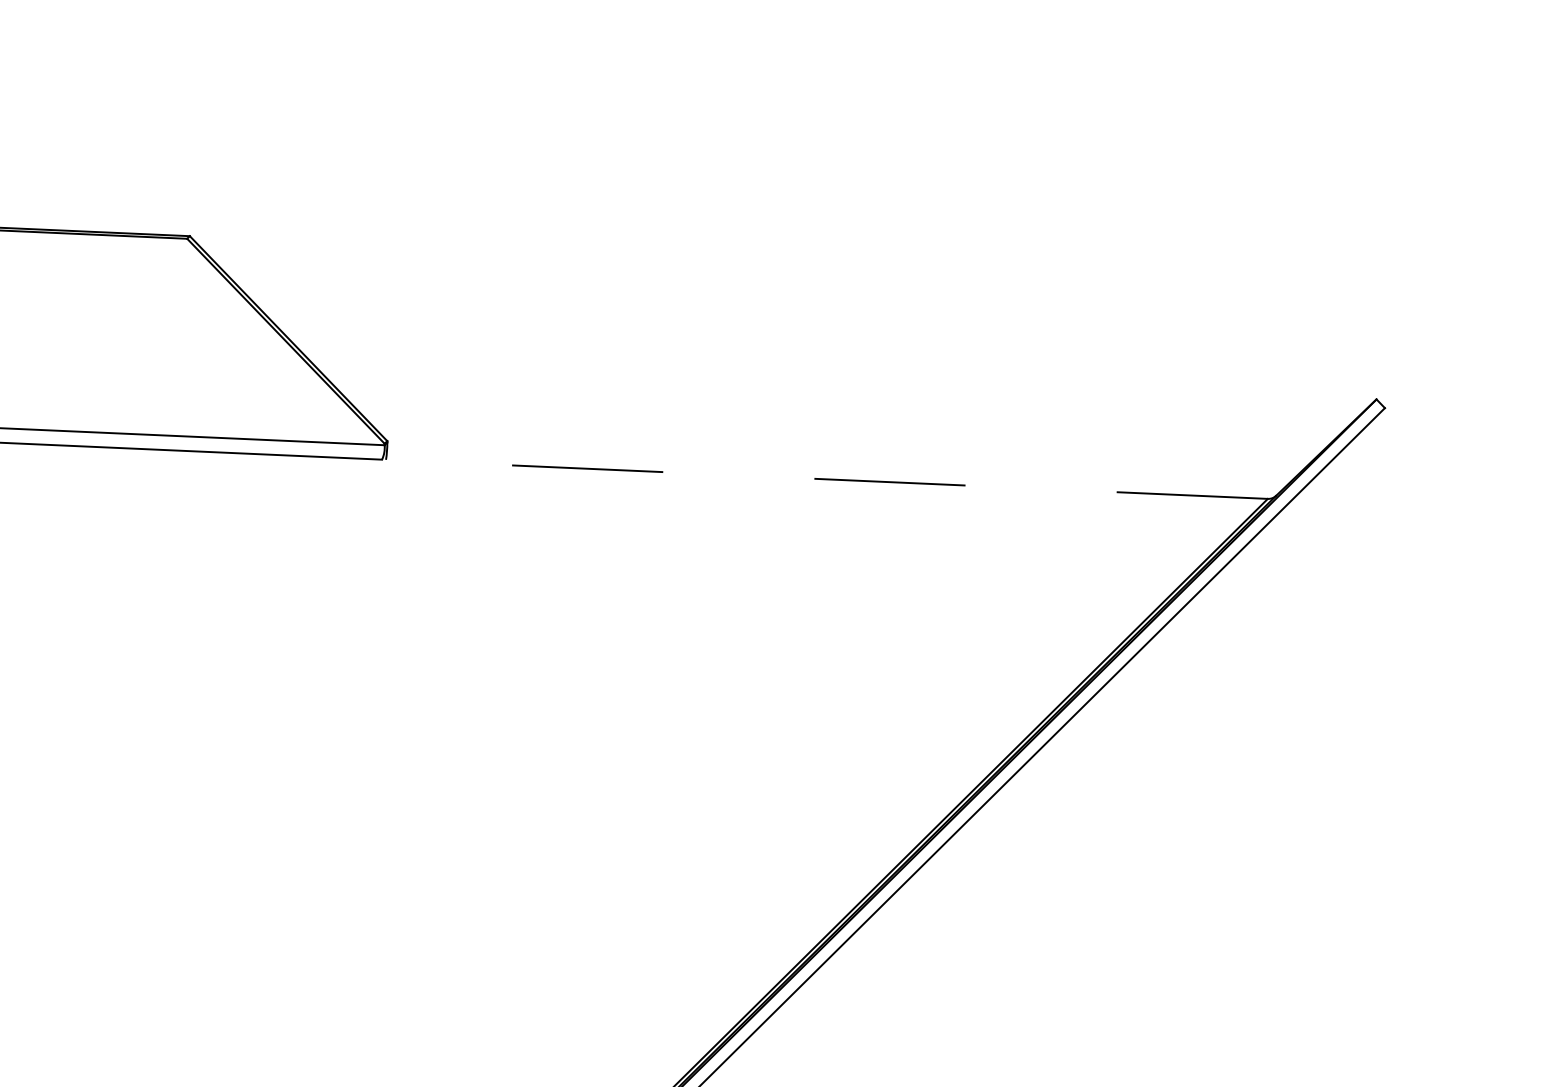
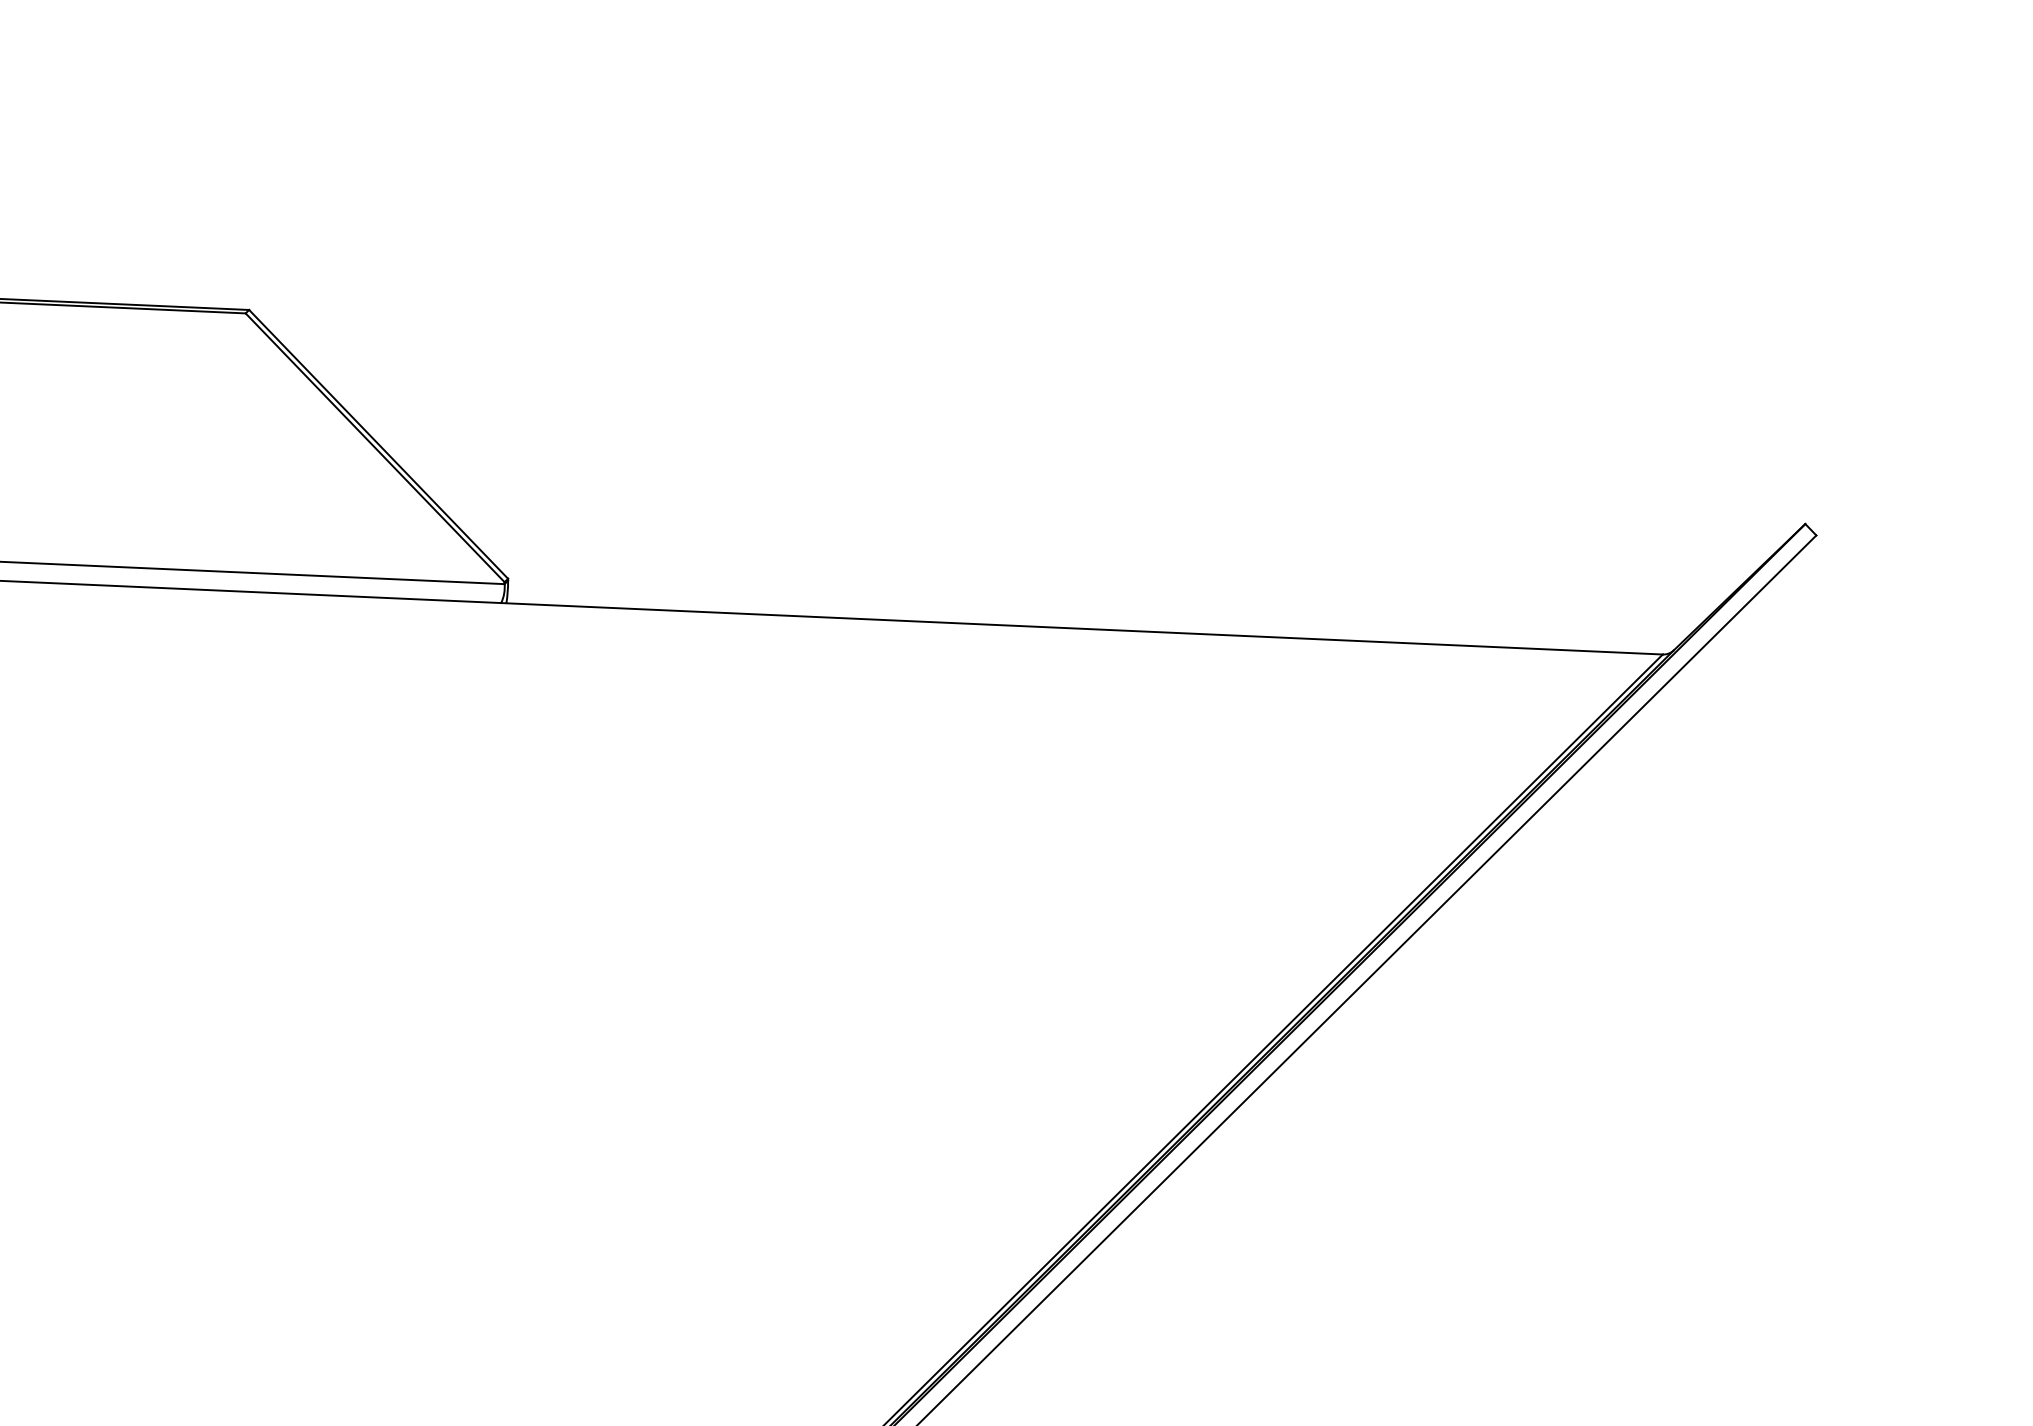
line: (824, 479) -> (1081, 629), dashed -> solid

